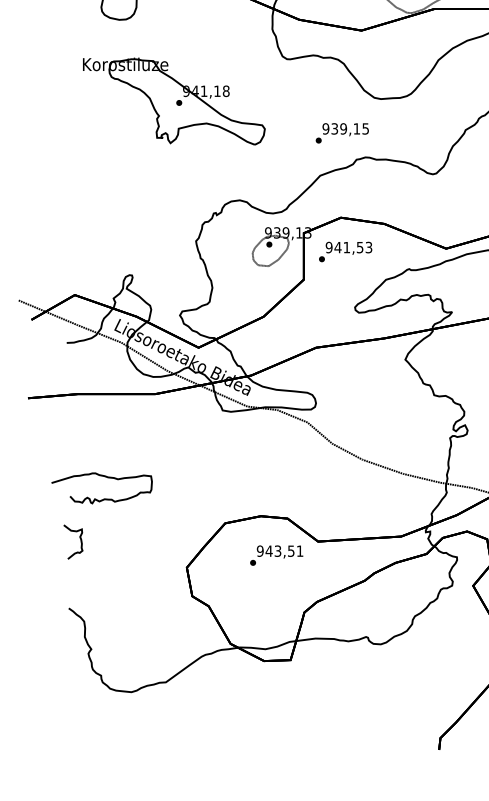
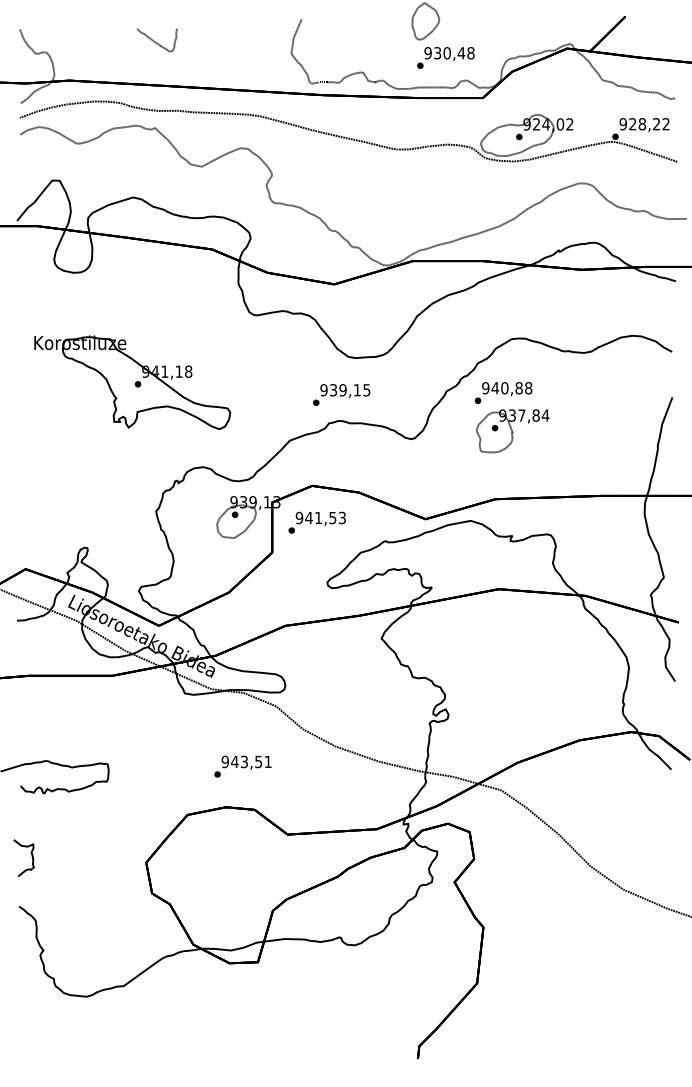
part: (174, 101) -> (132, 382), moved
text: (342, 132) -> (341, 394), moved
curve: (80, 541) -> (31, 857), moved
text: (276, 555) -> (242, 766), moved

